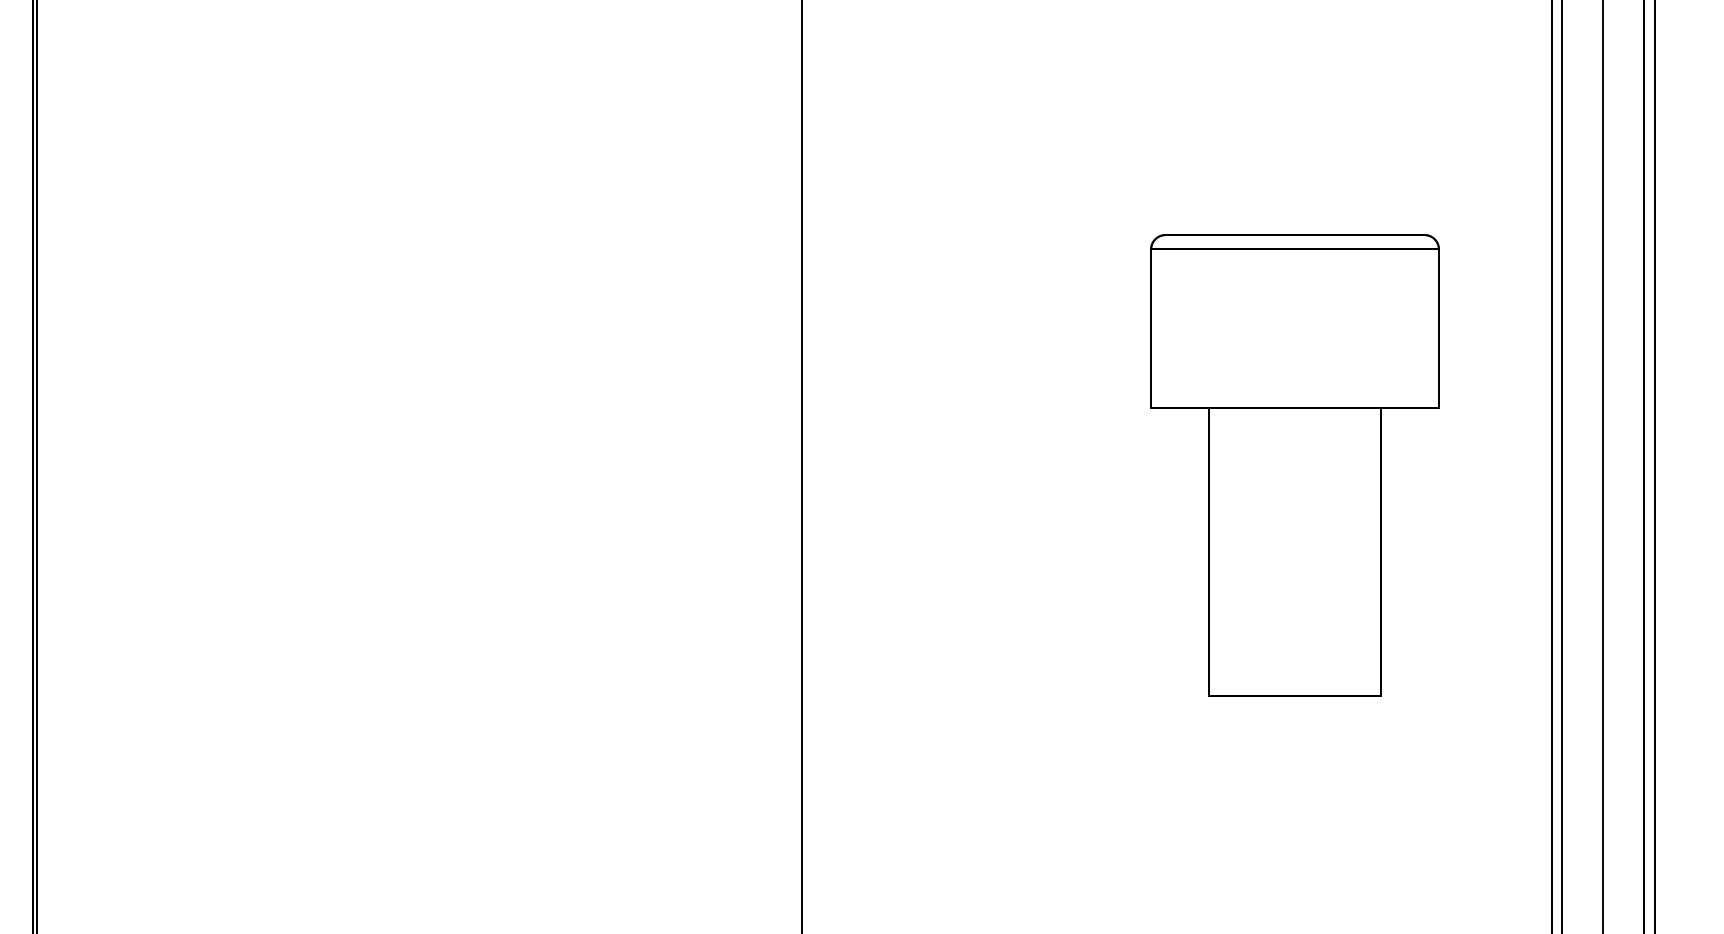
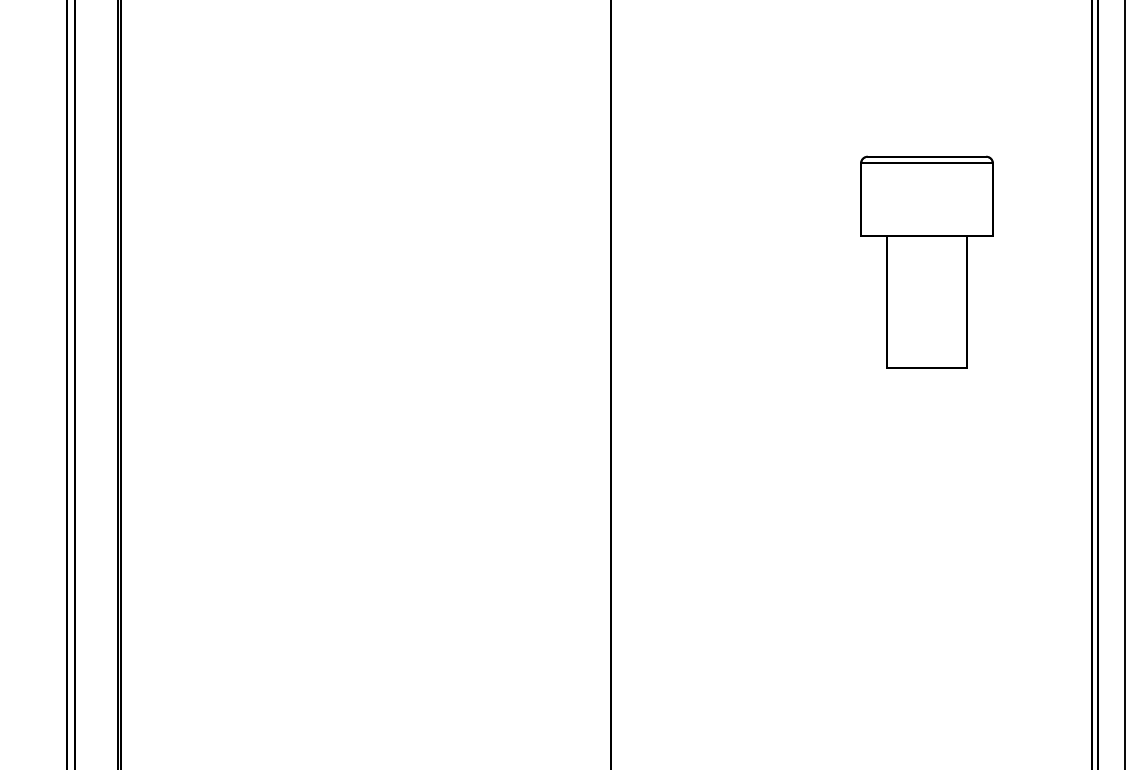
part: (1294, 464) -> (926, 261), size x0.71

